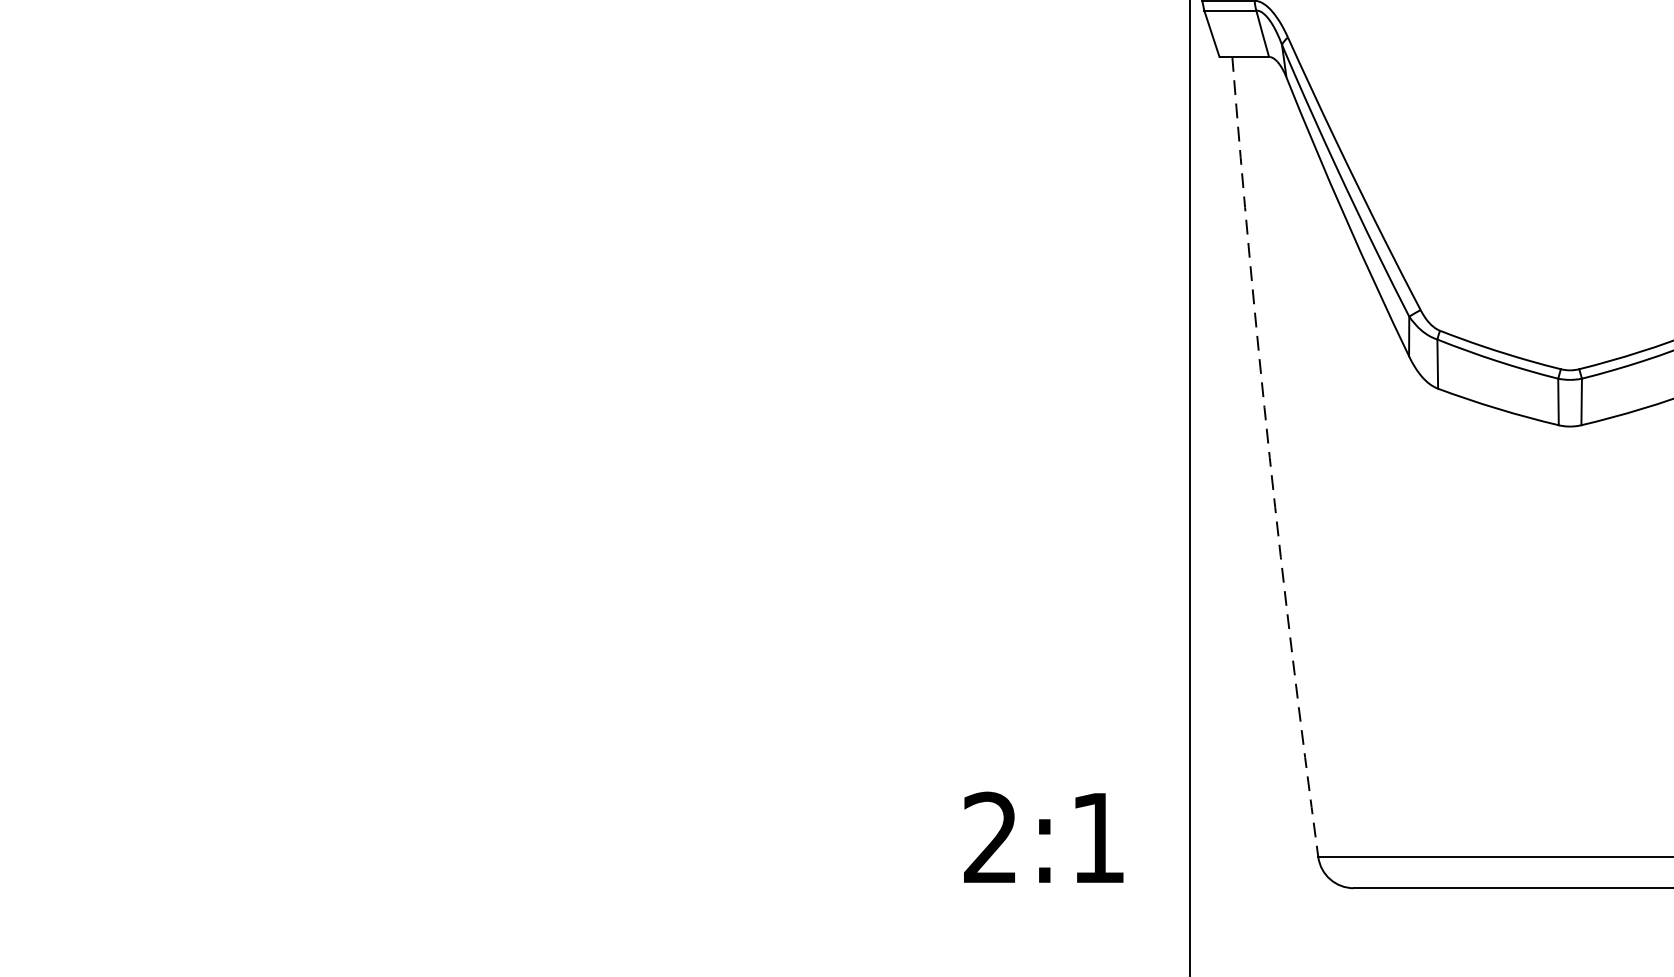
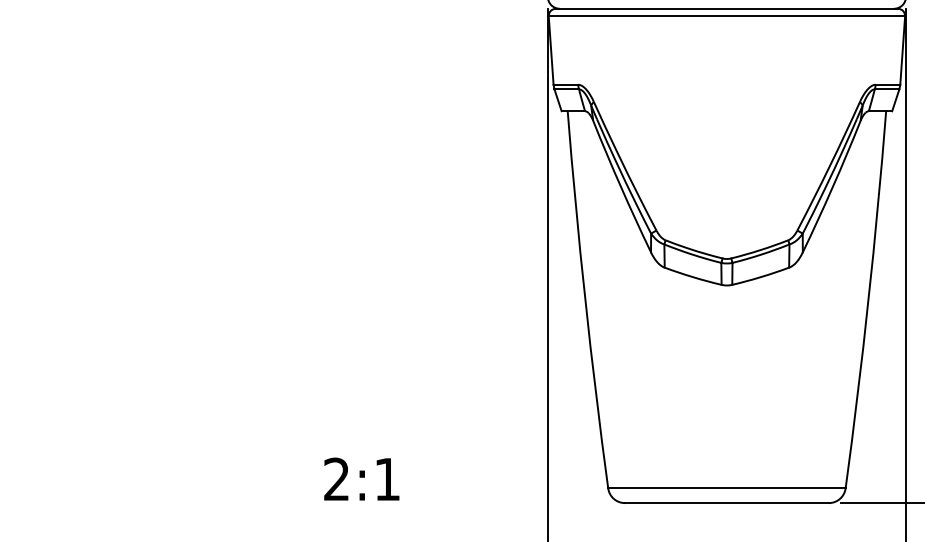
arc: (1270, 458) -> (585, 300), dashed -> solid
text: (1043, 836) -> (361, 478), moved

